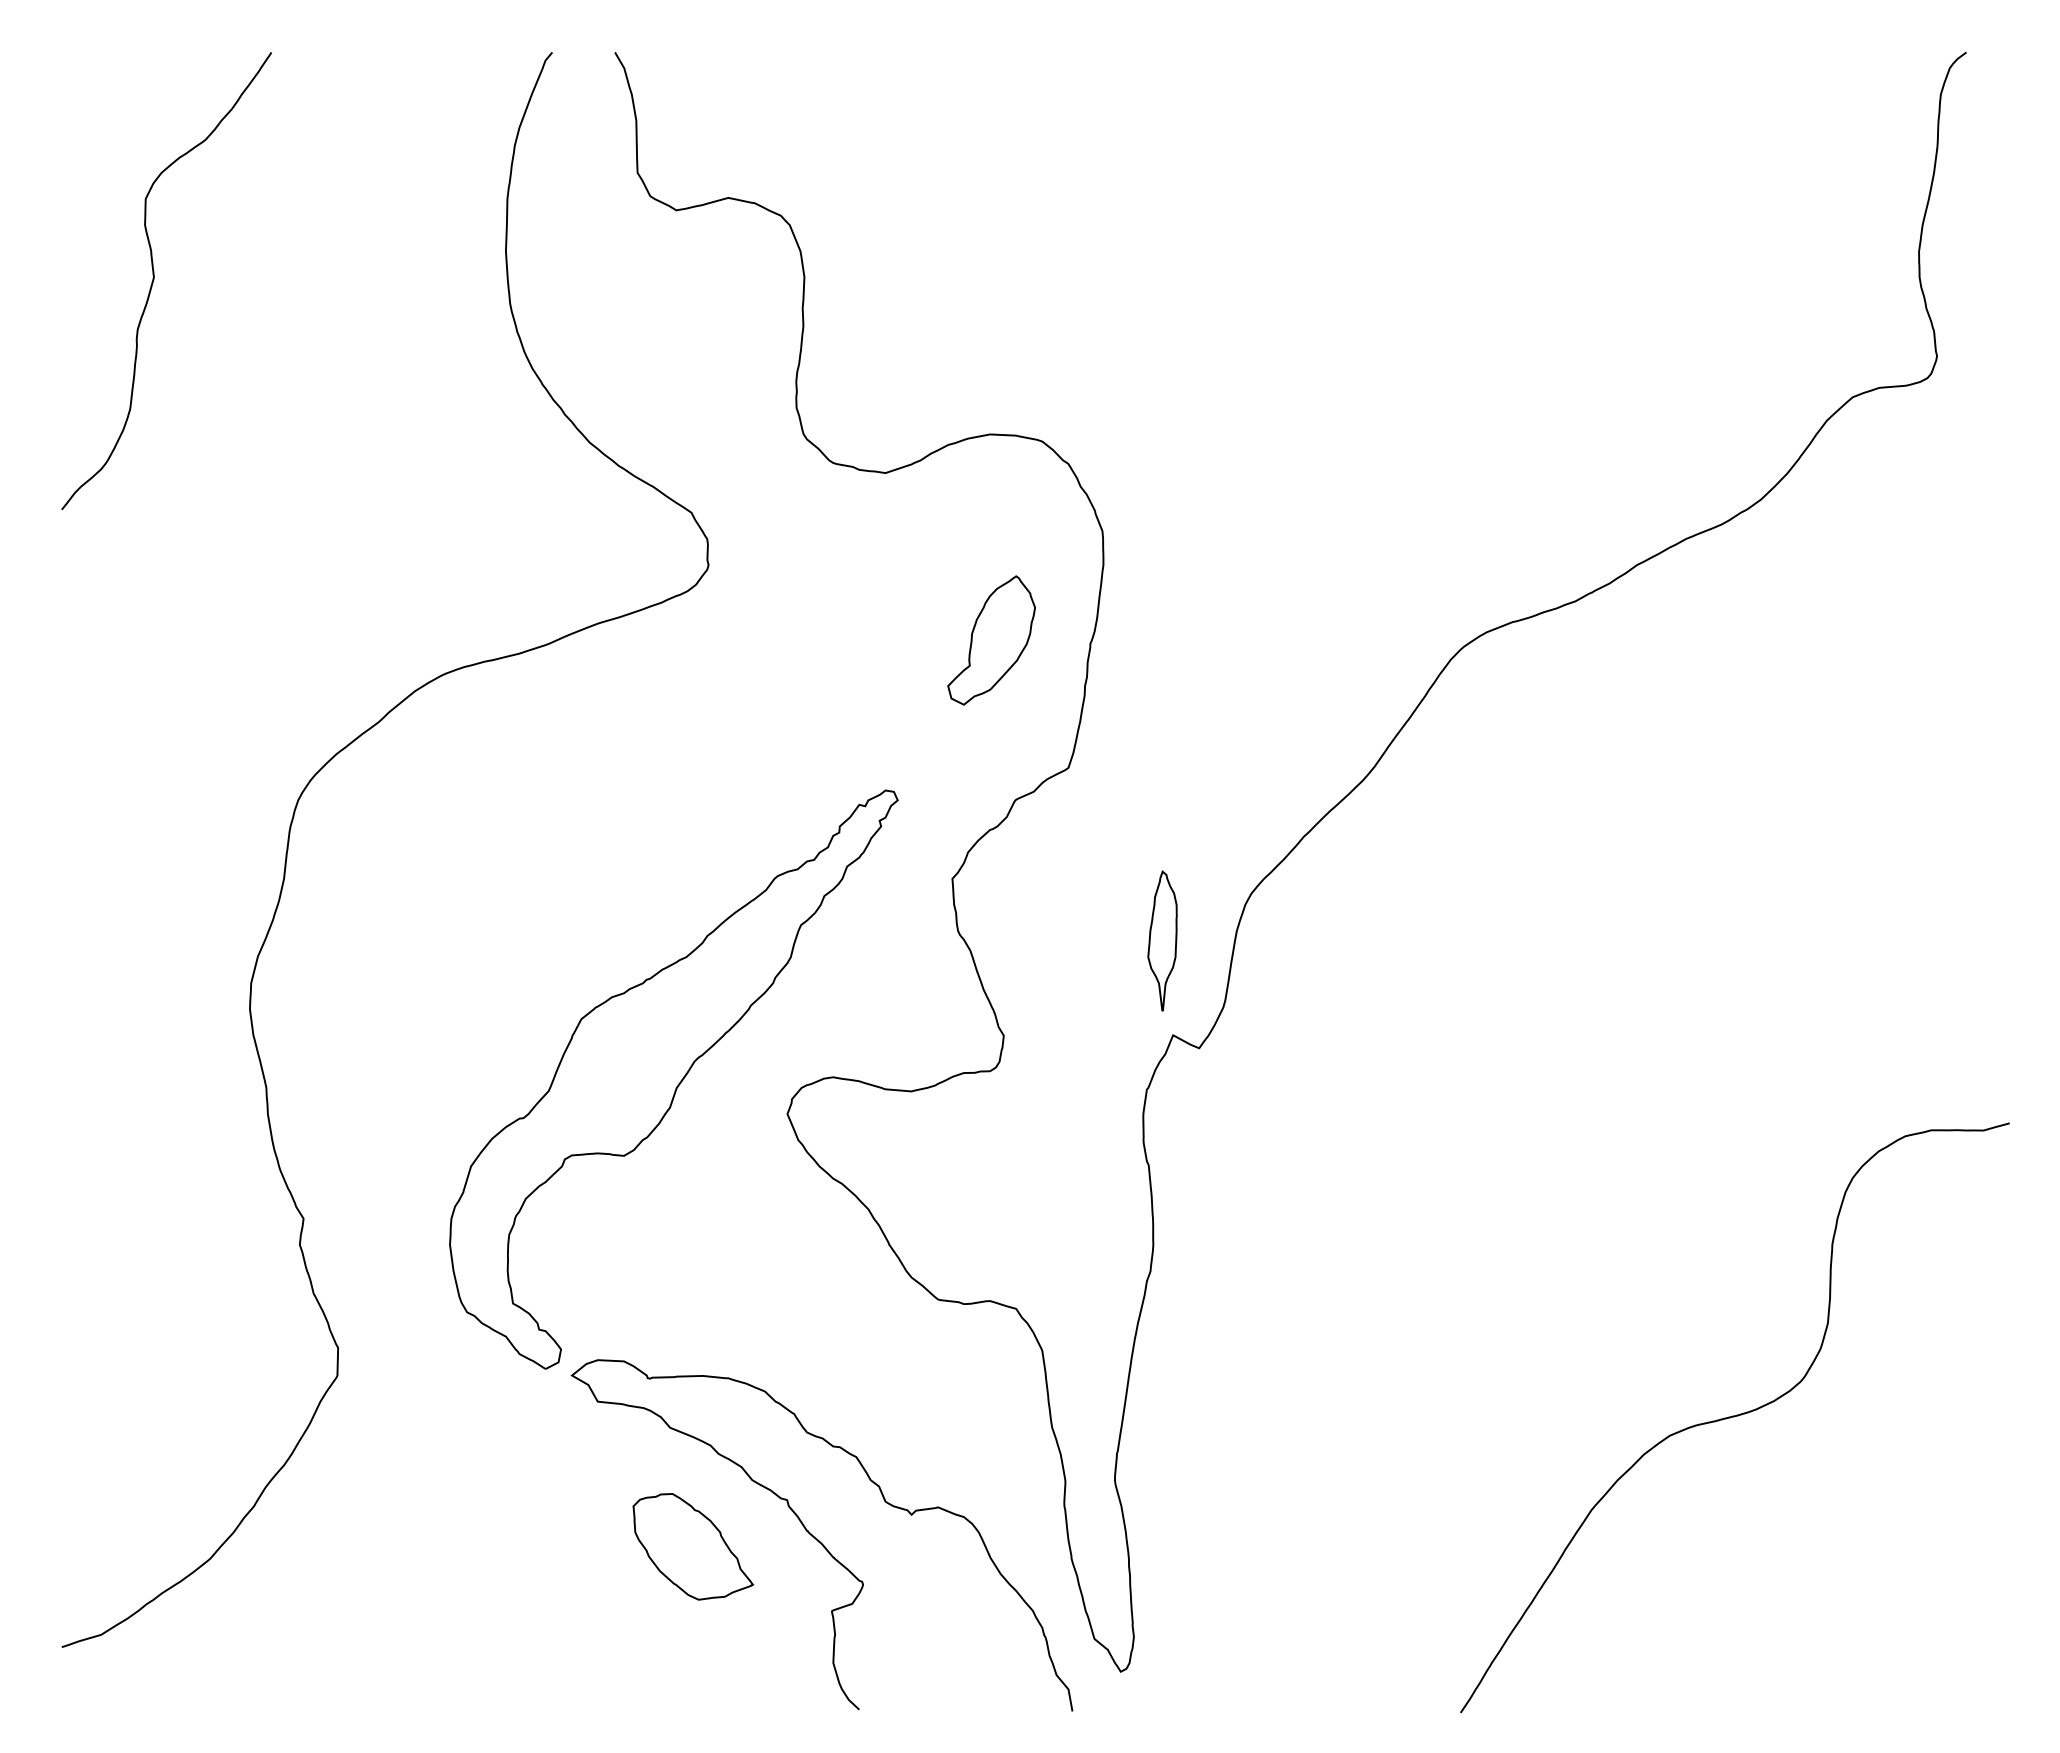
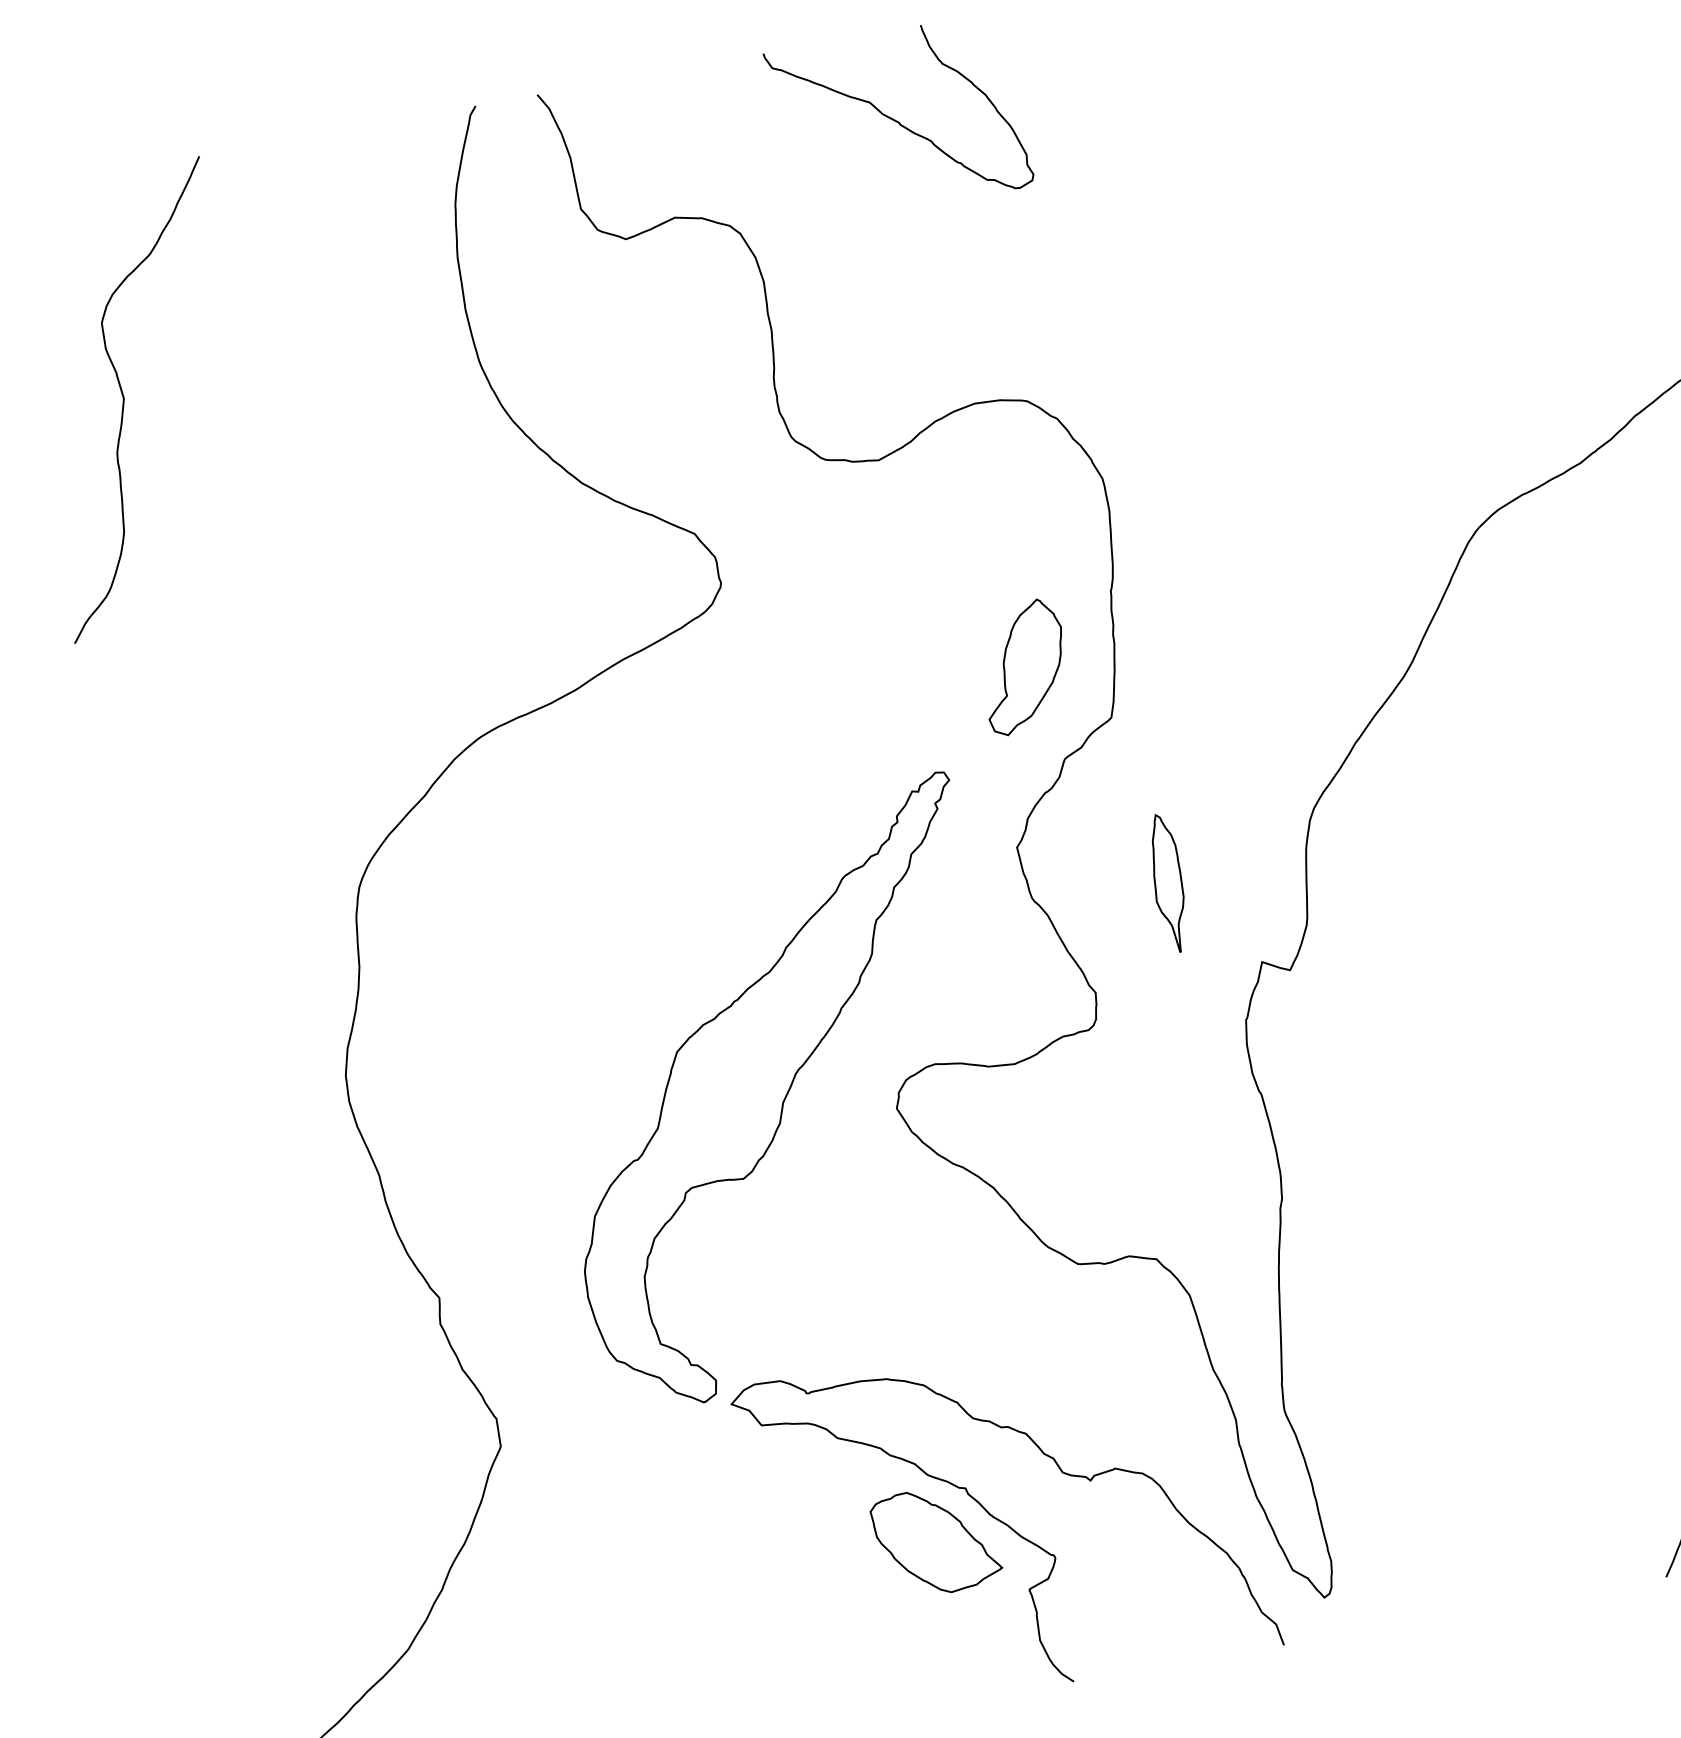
curve: (966, 143) -> (899, 121), added
part: (991, 640) -> (1023, 667), moved
part: (1162, 940) -> (1167, 882), moved
part: (693, 1546) -> (936, 1540), moved

